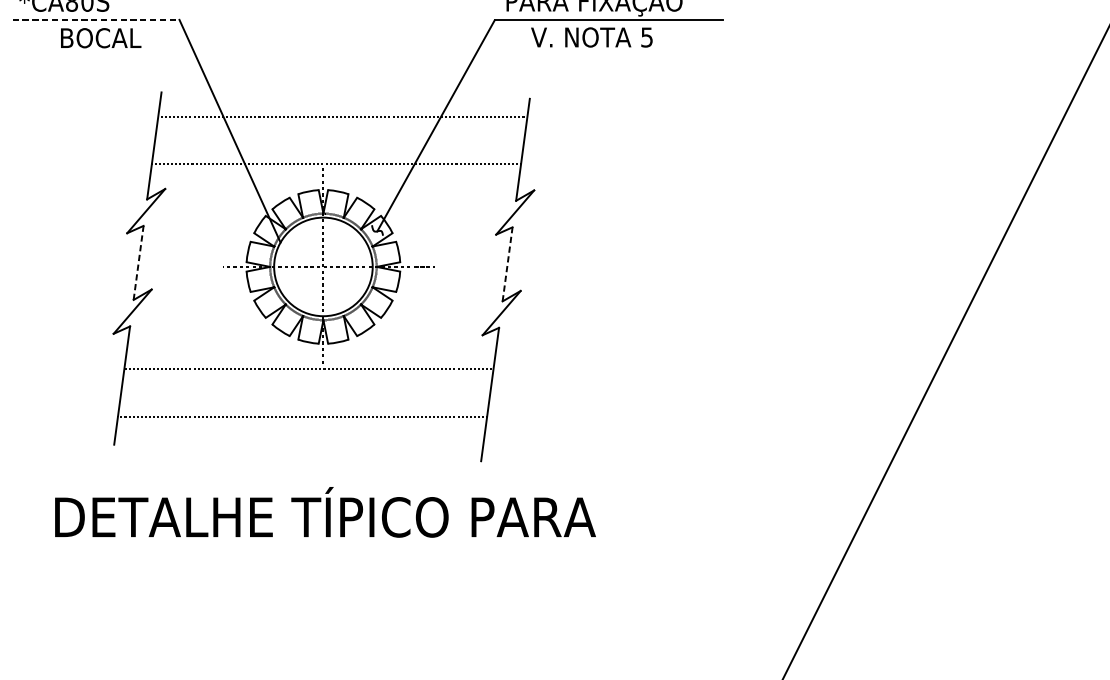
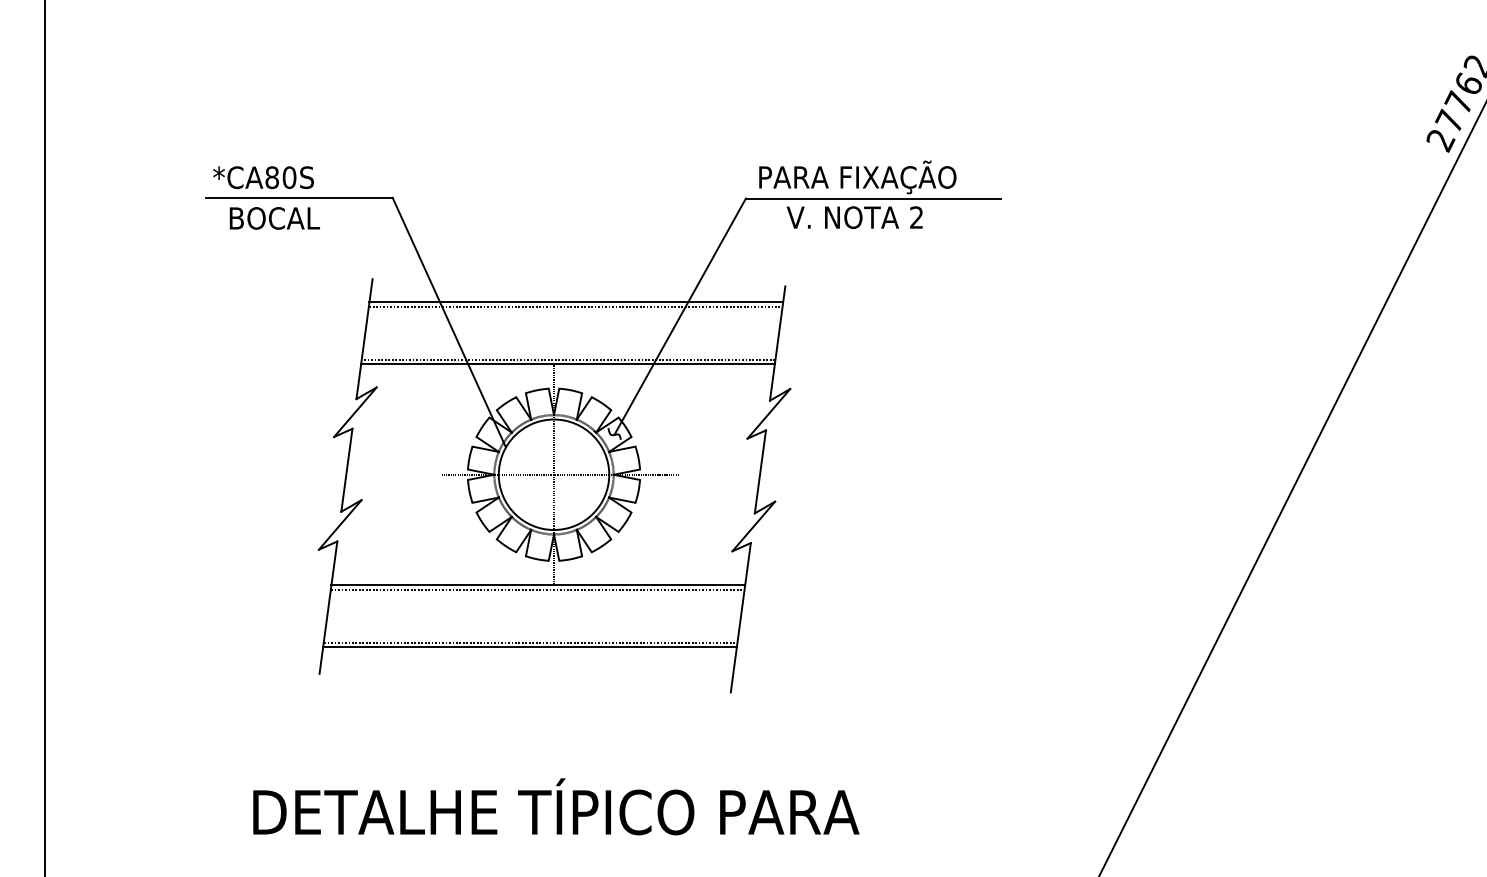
line: (96, 19) -> (299, 197), dashed -> solid
text: (646, 37) -> (916, 217), 5 -> 2
text: (100, 38) -> (274, 218), moved
line: (343, 113) -> (576, 302), added
line: (335, 168) -> (567, 364), added
line: (138, 263) -> (346, 470), dashed -> solid
line: (507, 264) -> (760, 471), dashed -> solid
line: (308, 365) -> (537, 585), added
line: (301, 421) -> (529, 647), added
text: (325, 512) -> (556, 806), moved

